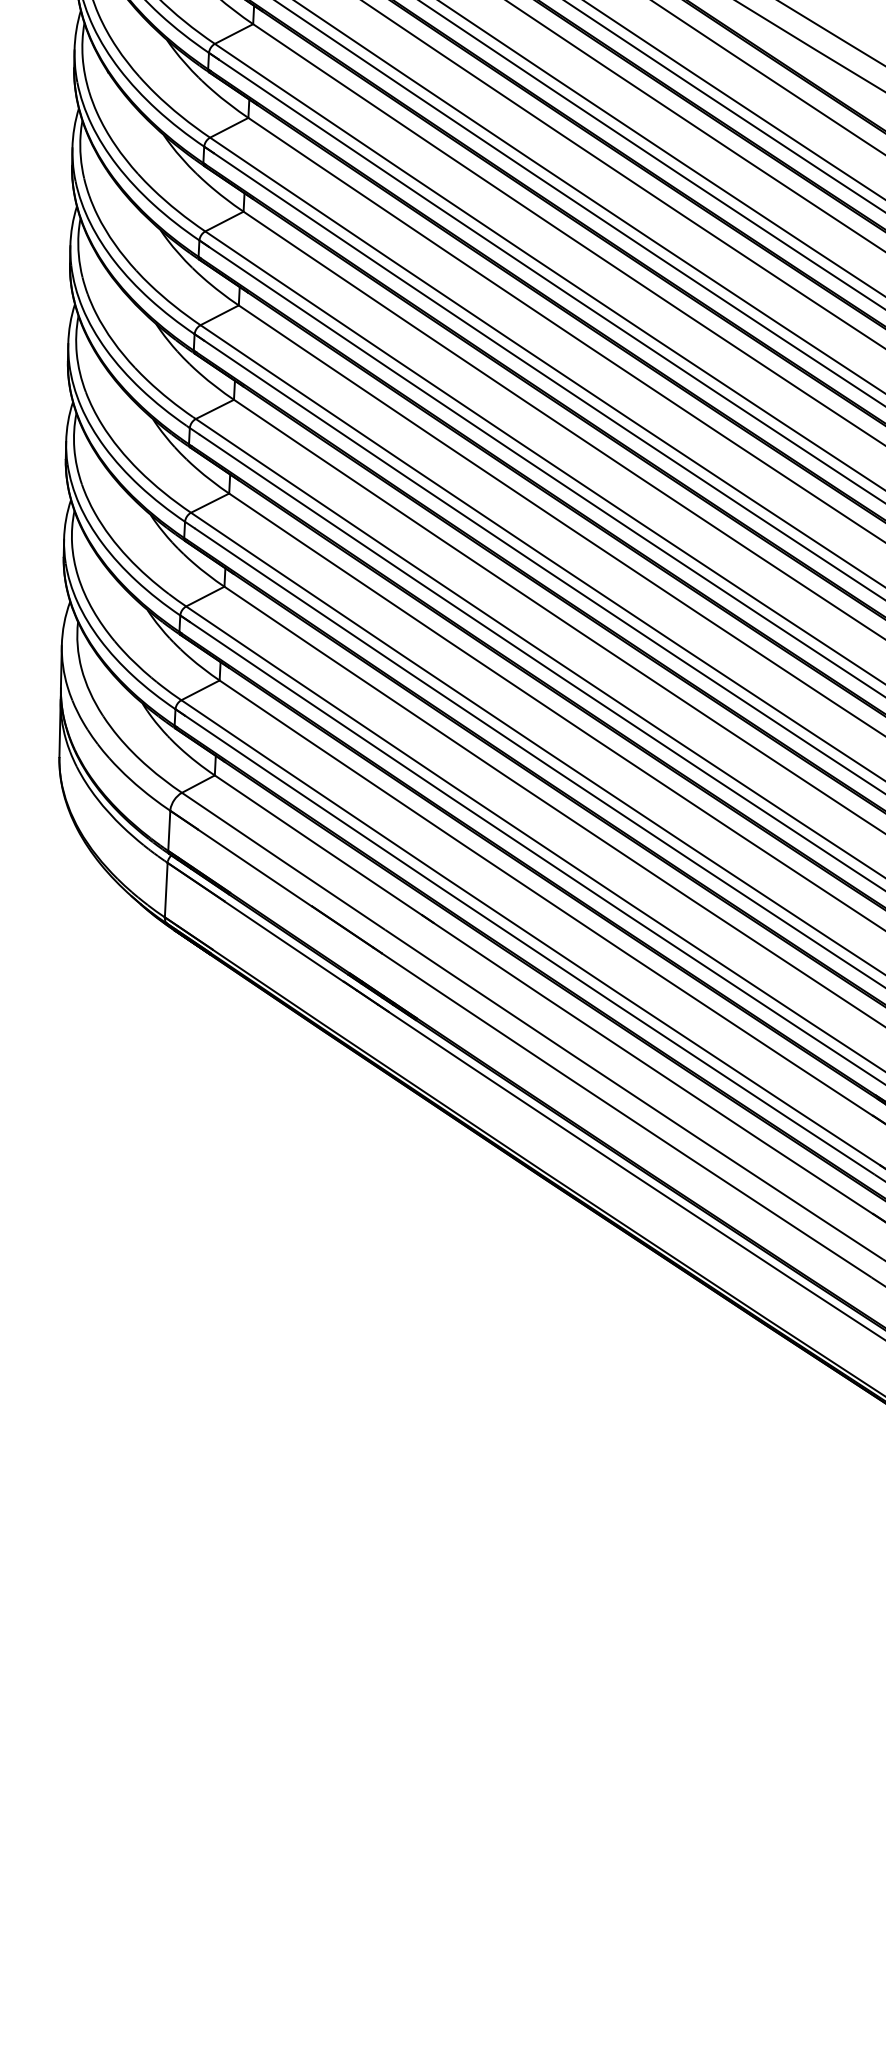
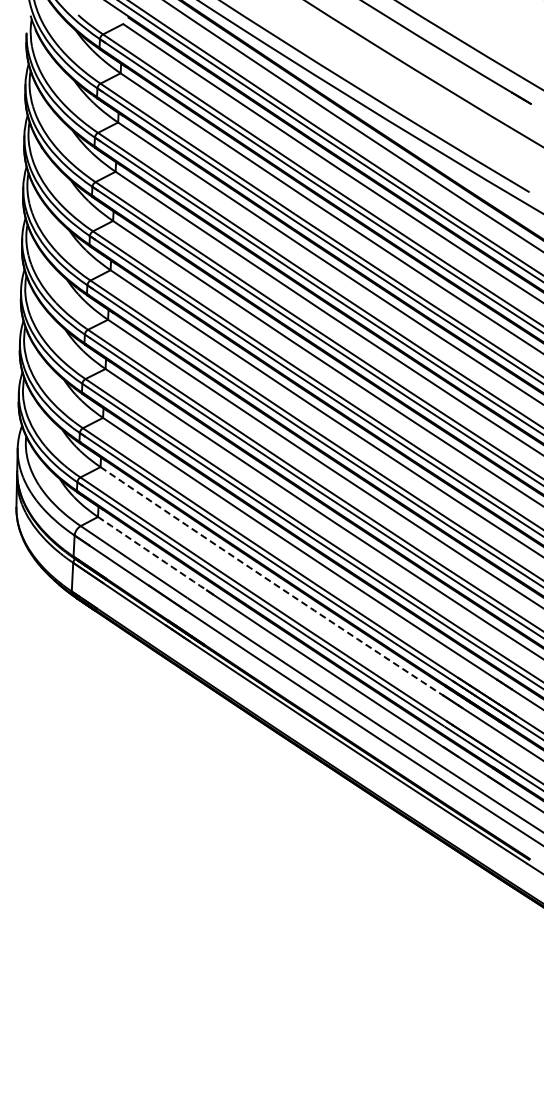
arc: (318, 845) -> (152, 553), solid -> dashed
arc: (545, 900) -> (271, 582), solid -> dashed

